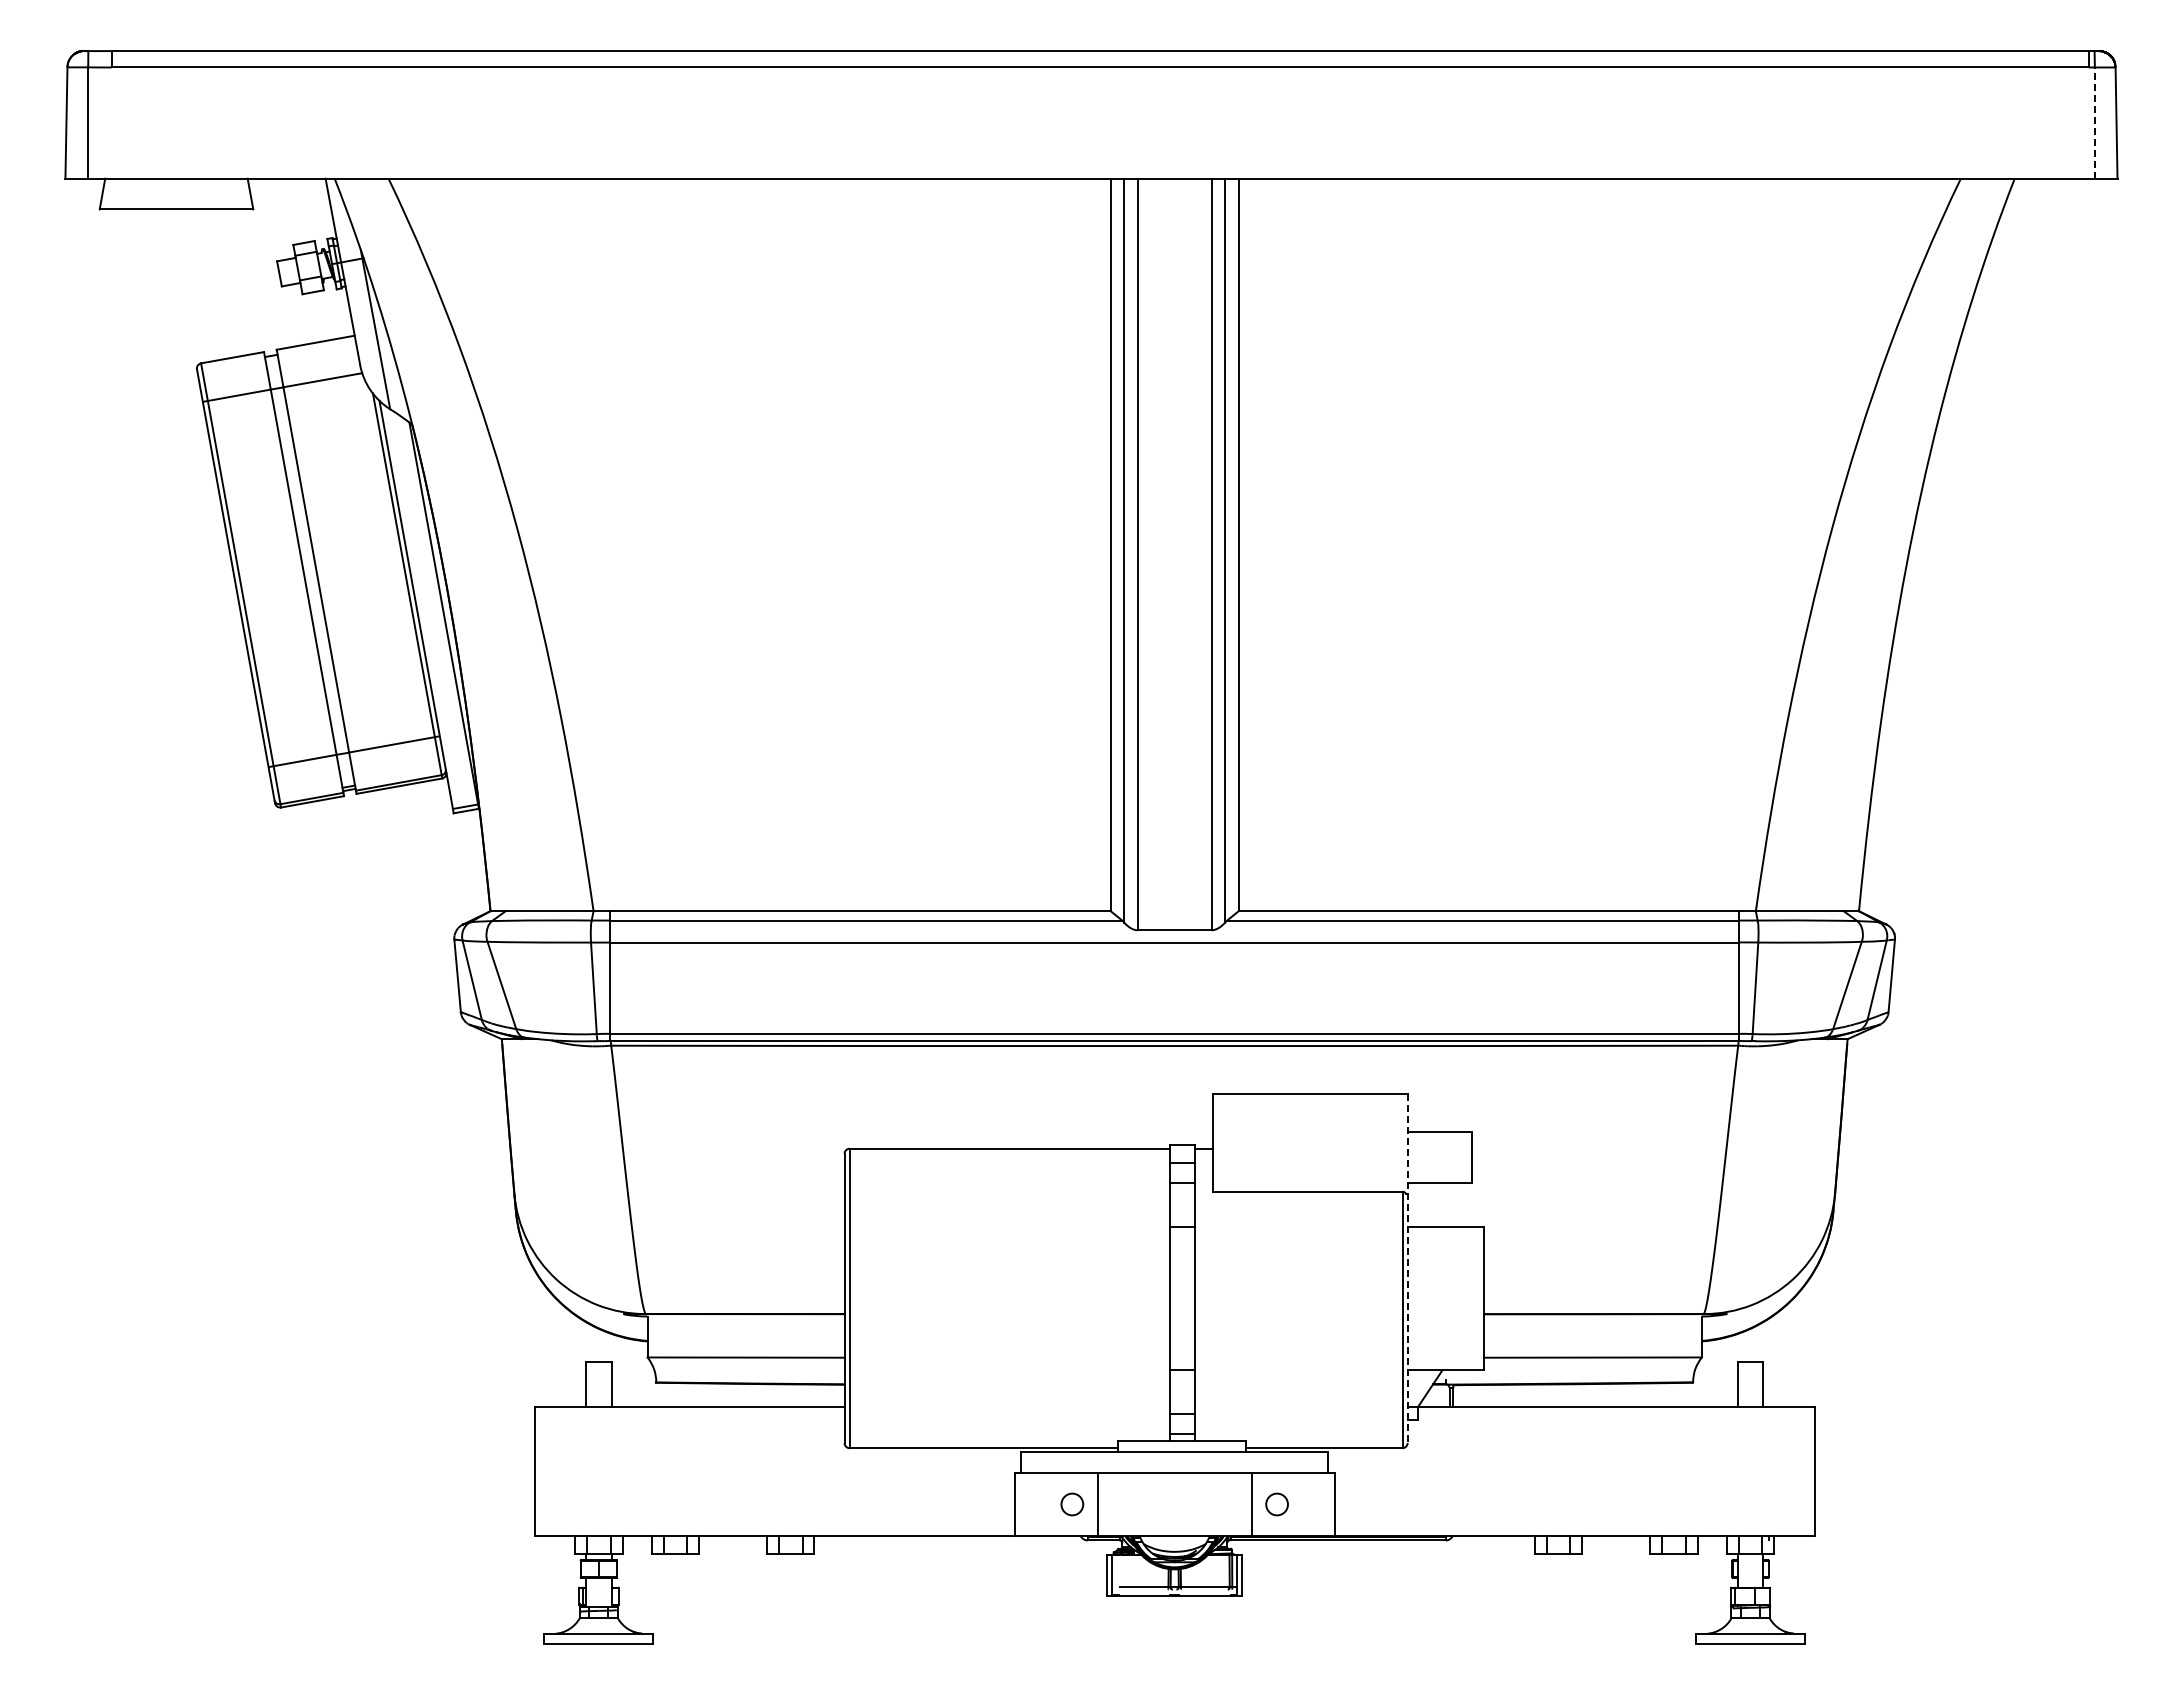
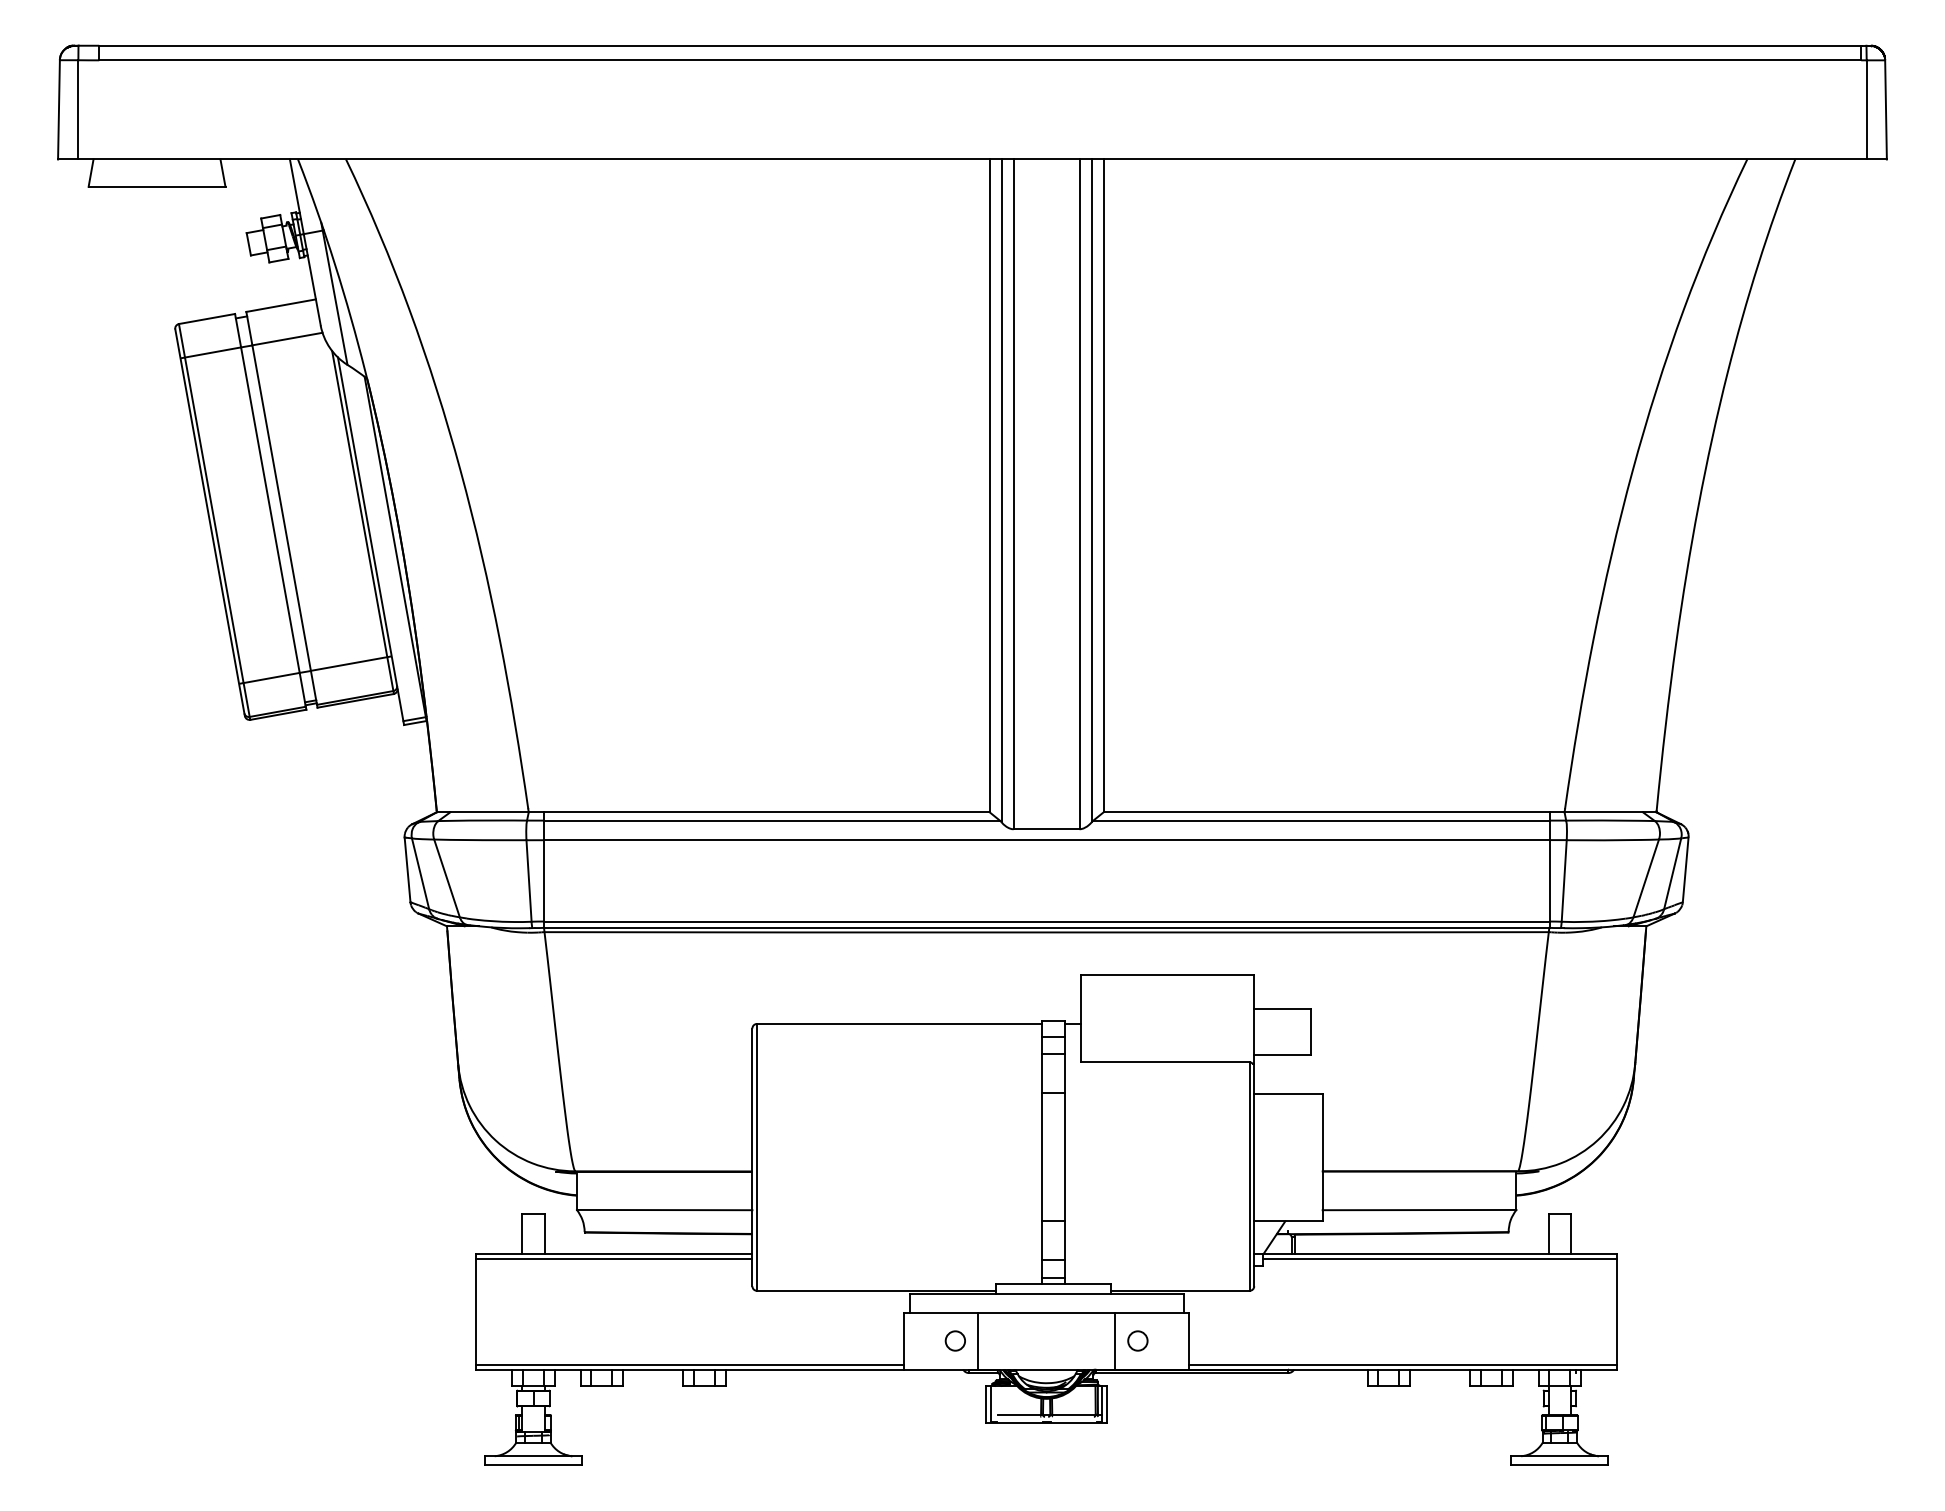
line: (2094, 123) -> (1866, 110), dashed -> solid
line: (1407, 1268) -> (1254, 1130), dashed -> solid
line: (689, 1412) -> (614, 1259), added
line: (1615, 1412) -> (1439, 1259), added
line: (774, 1531) -> (689, 1365), added
line: (1574, 1531) -> (1402, 1365), added

